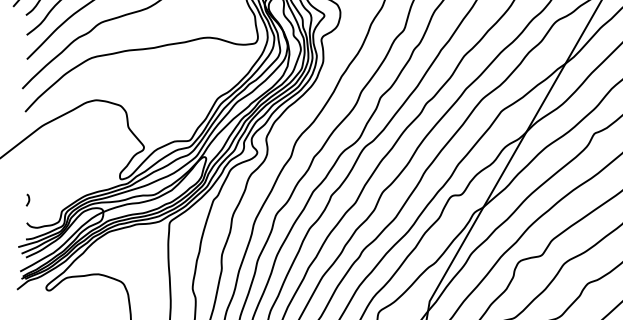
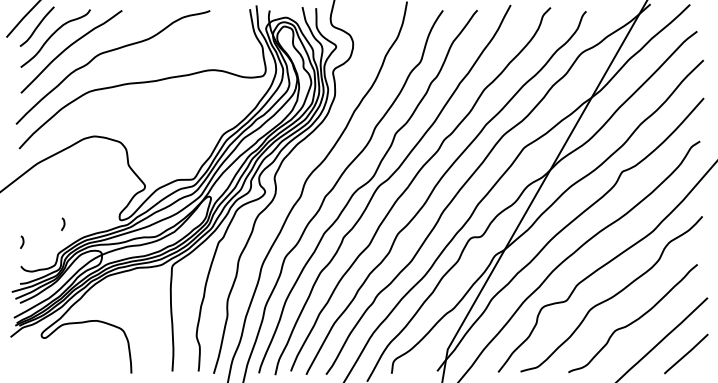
curve: (67, 182) -> (63, 223), added

